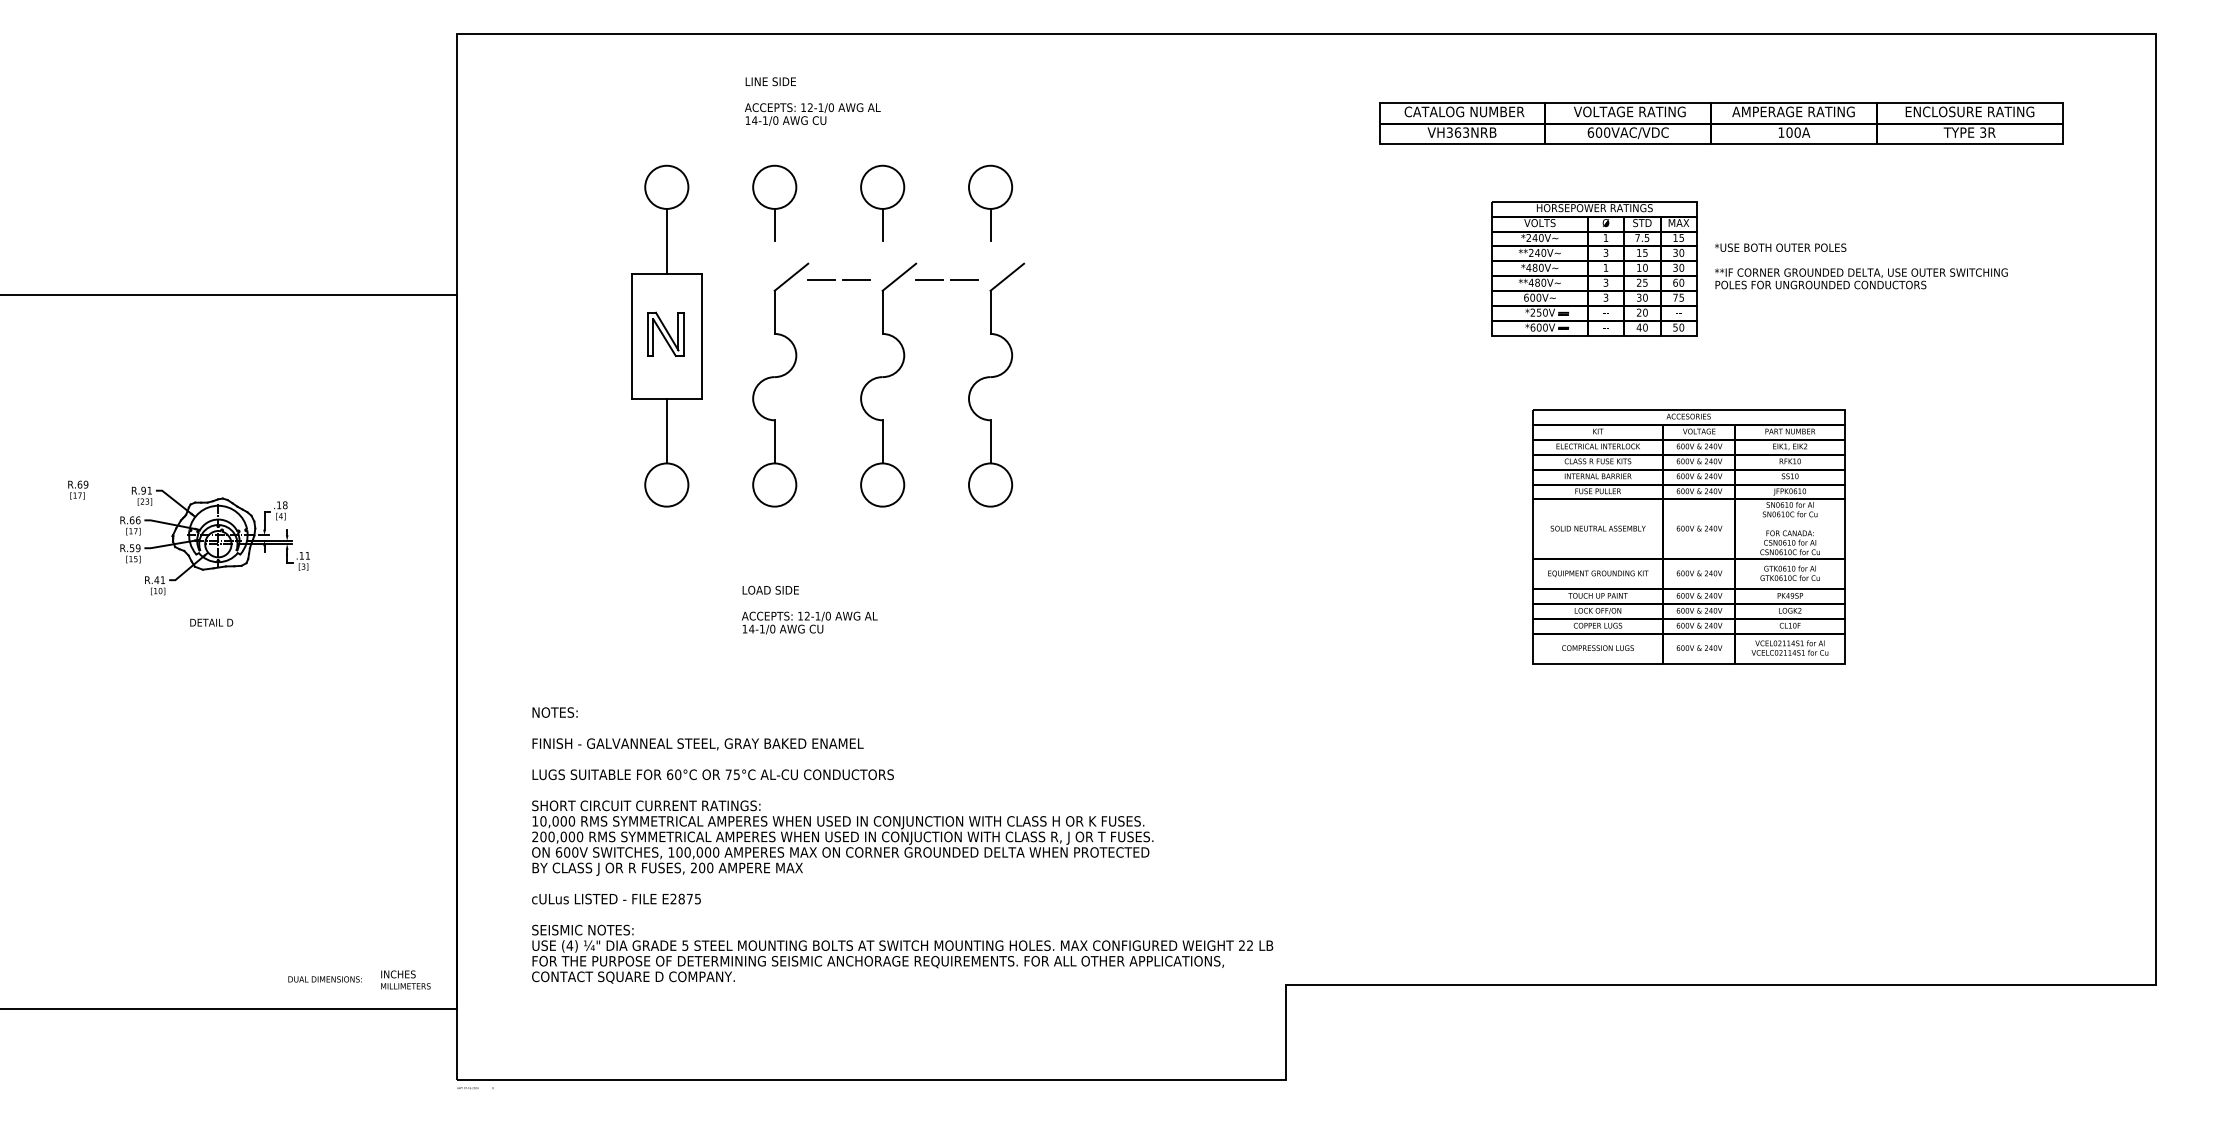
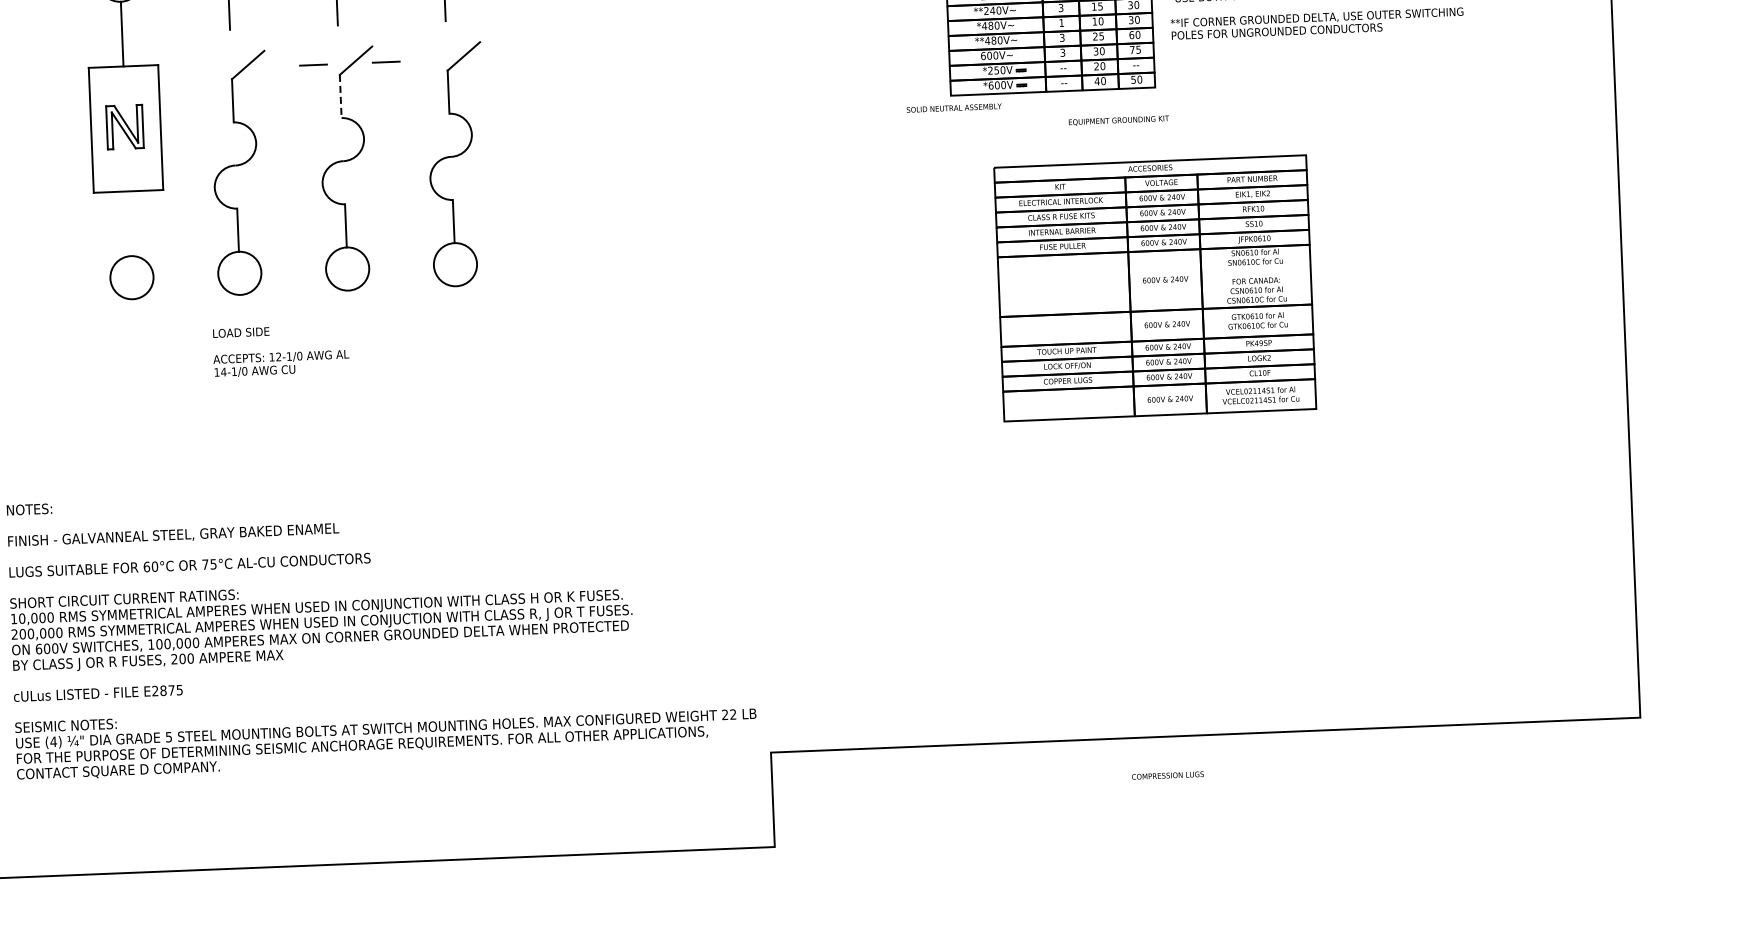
line: (821, 279) -> (278, 66), removed
line: (964, 279) -> (421, 60), removed
line: (882, 312) -> (340, 96), solid -> dashed
line: (666, 430) -> (129, 223), removed
text: (1597, 528) -> (953, 108), moved
text: (1598, 573) -> (1119, 120), moved
text: (809, 609) -> (280, 350), moved
text: (1597, 647) -> (1167, 774), moved

